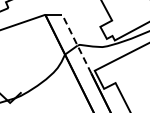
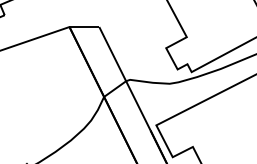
line: (77, 44) -> (125, 79), dashed -> solid

